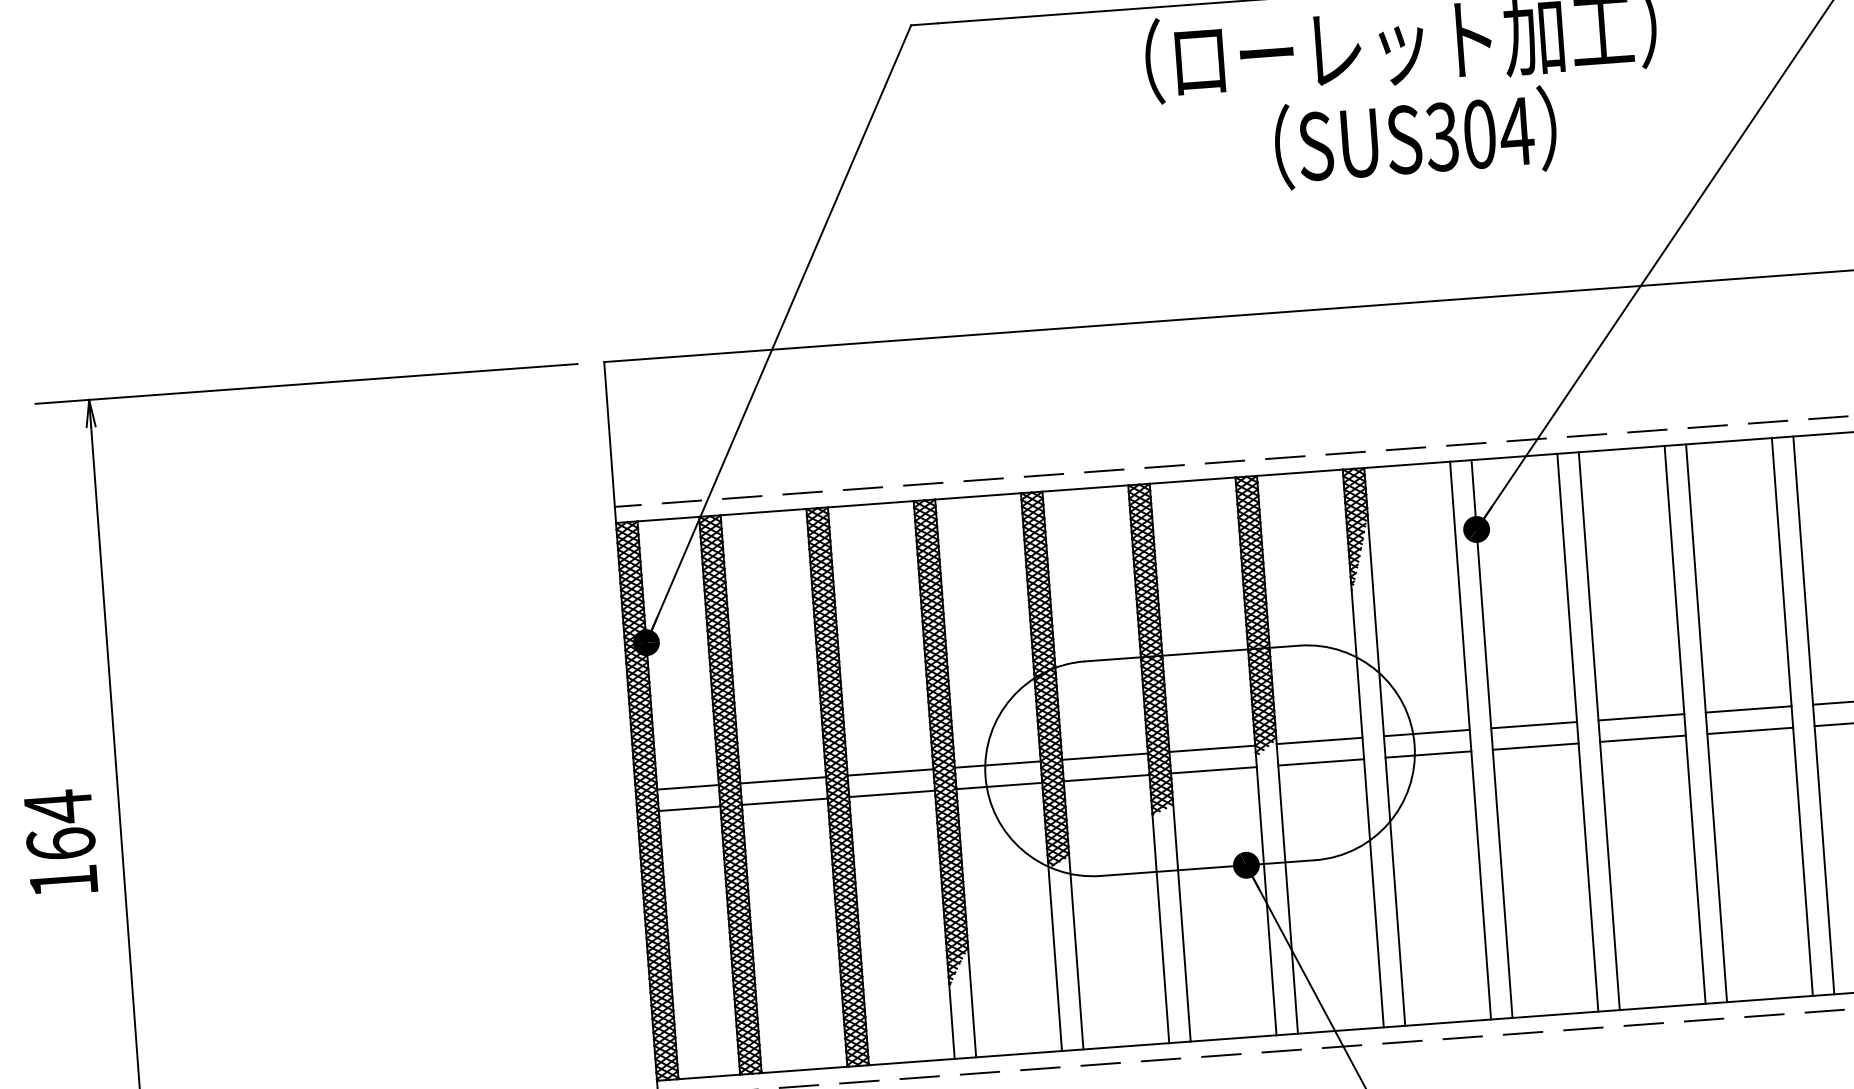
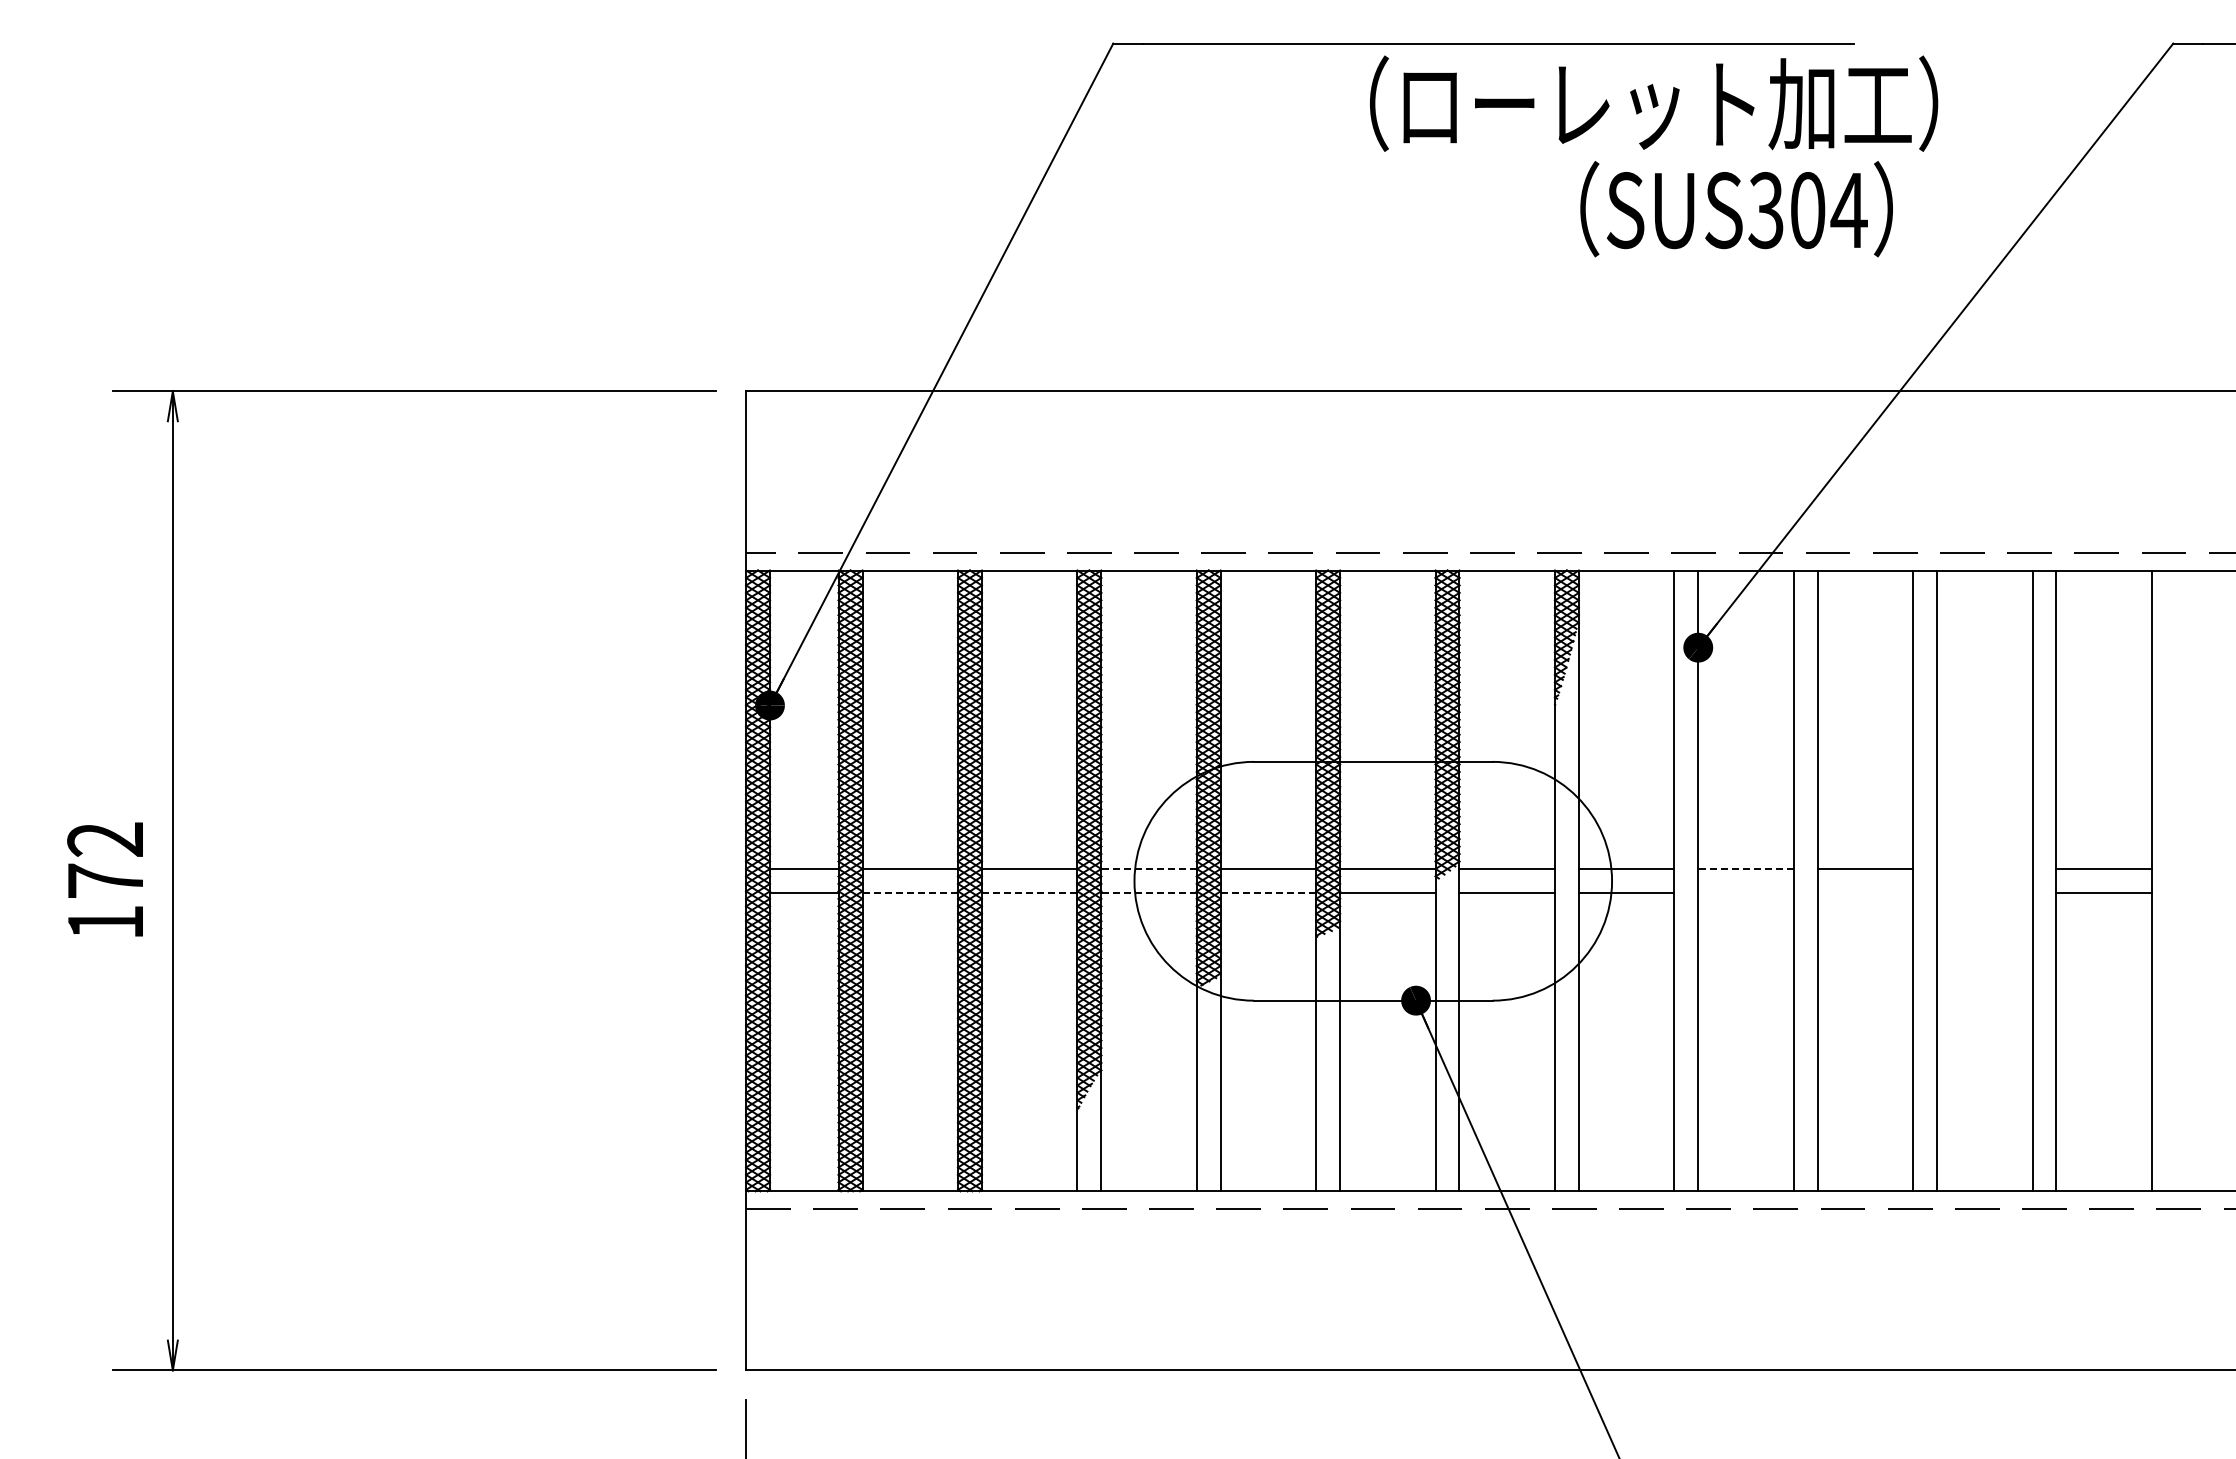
text: (1415, 138) -> (1736, 209), moved
line: (1748, 709) -> (1984, 868), removed
line: (1534, 724) -> (1746, 868), solid -> dashed
line: (1749, 730) -> (1984, 892), removed
line: (1643, 738) -> (1865, 892), removed
line: (1535, 746) -> (1745, 892), removed
line: (998, 764) -> (1149, 868), solid -> dashed
line: (1106, 777) -> (1268, 892), solid -> dashed
line: (999, 785) -> (1149, 892), solid -> dashed
line: (891, 793) -> (1029, 892), solid -> dashed
line: (785, 801) -> (910, 892), solid -> dashed
text: (59, 824) -> (105, 859), 164 -> 172

